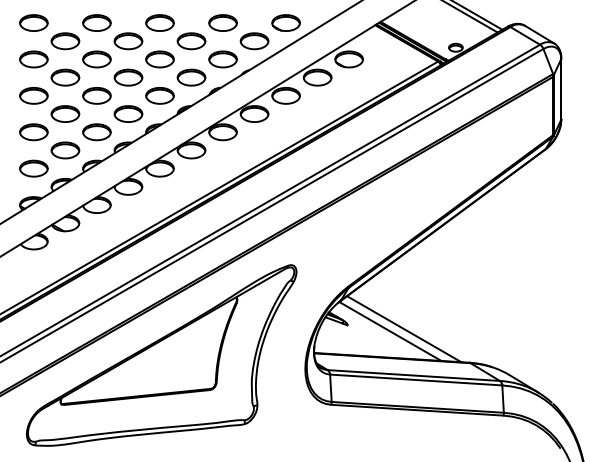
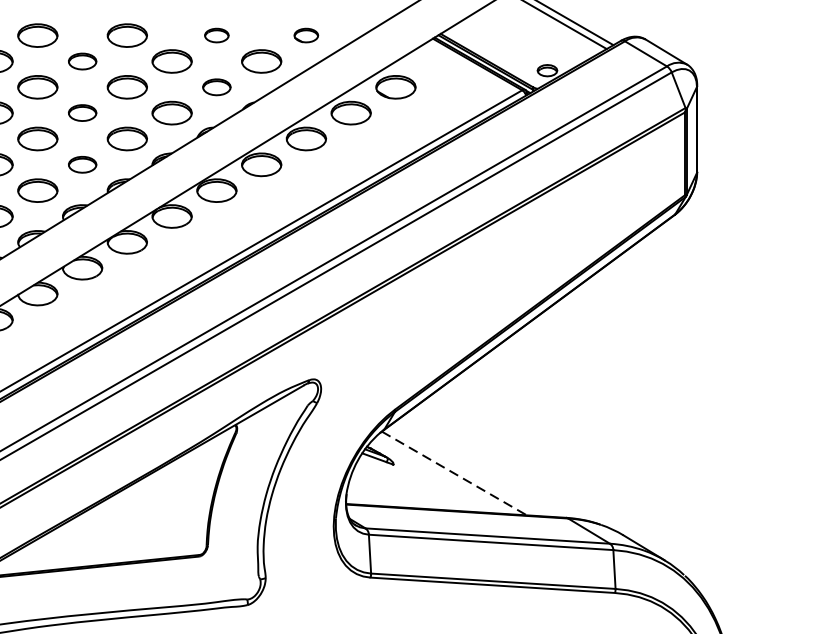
part: (222, 22) -> (216, 34), size x0.6
part: (285, 22) -> (305, 34), size x0.6
part: (128, 41) -> (82, 61), size x0.7
part: (222, 59) -> (216, 87), size x0.7
part: (128, 77) -> (82, 112), size x0.7
part: (128, 113) -> (82, 164), size x0.7
line: (404, 329) -> (474, 470), removed
line: (390, 331) -> (454, 473), solid -> dashed

